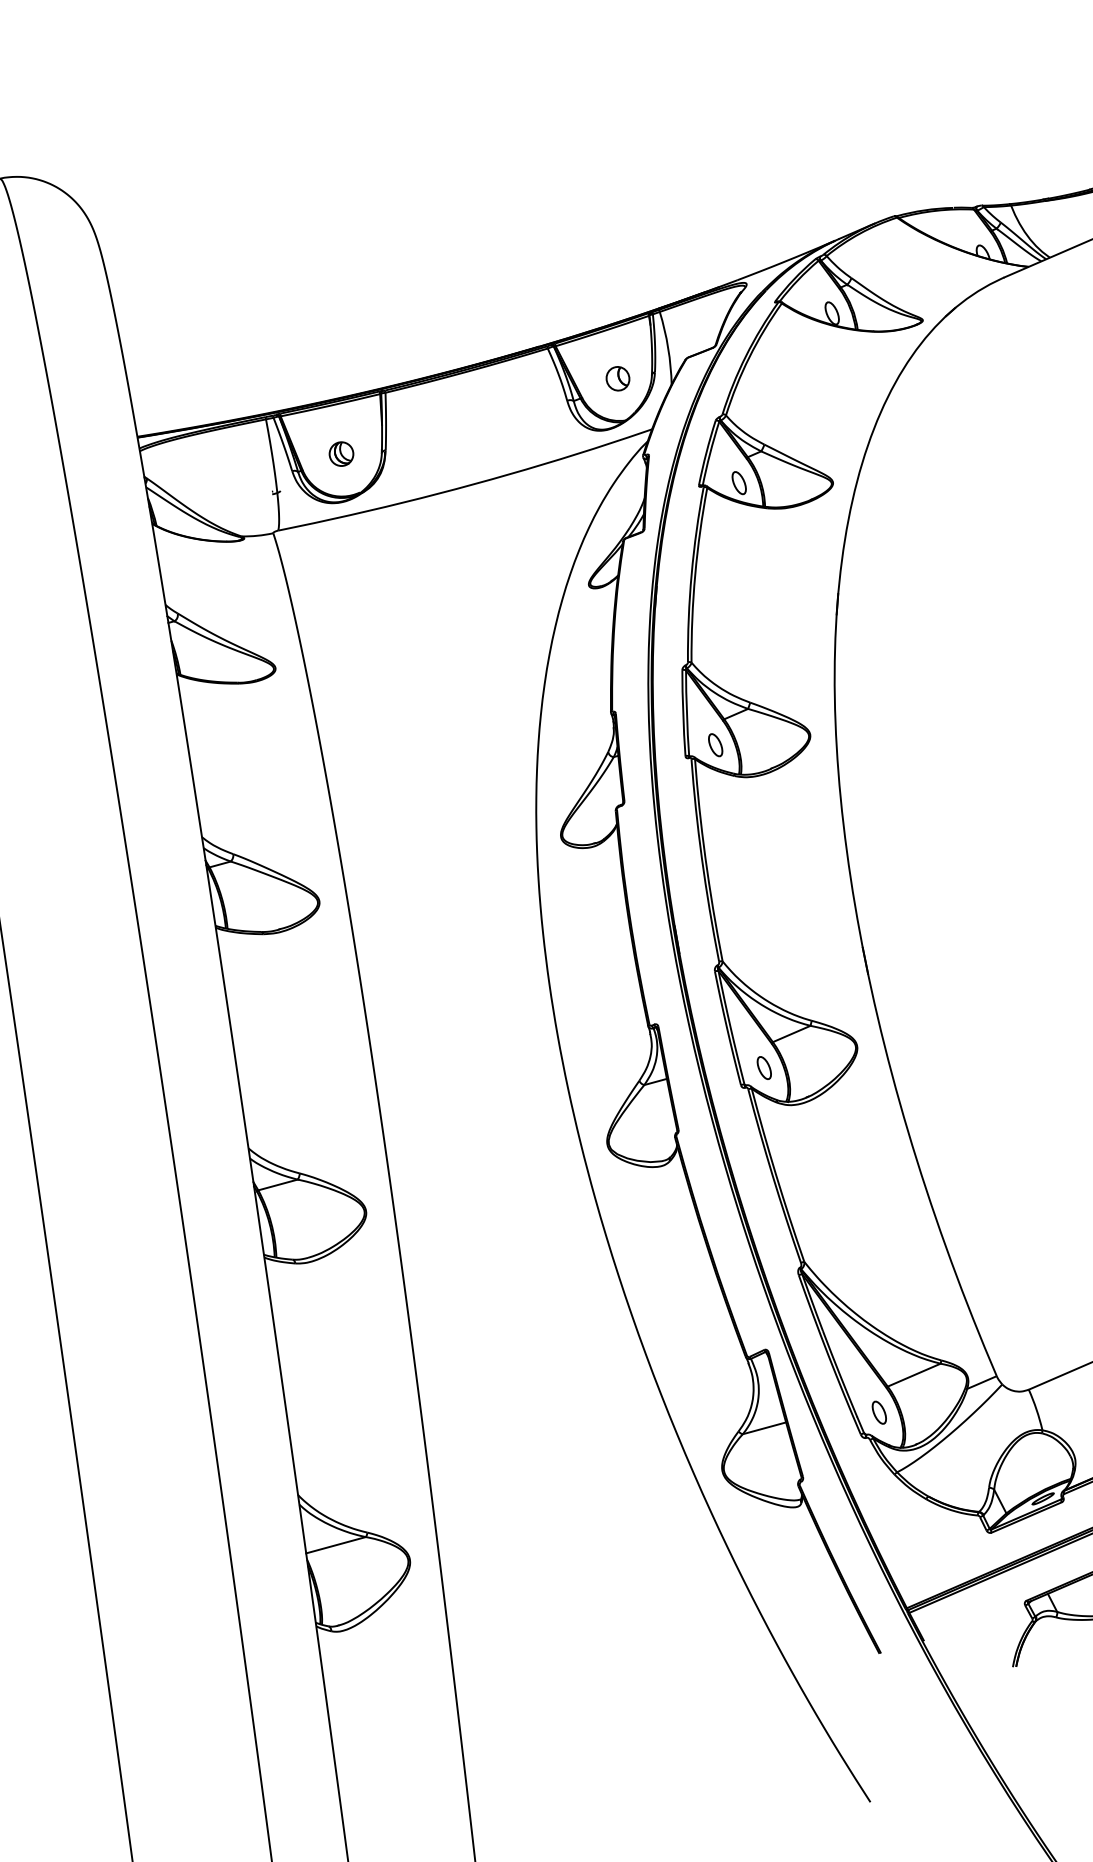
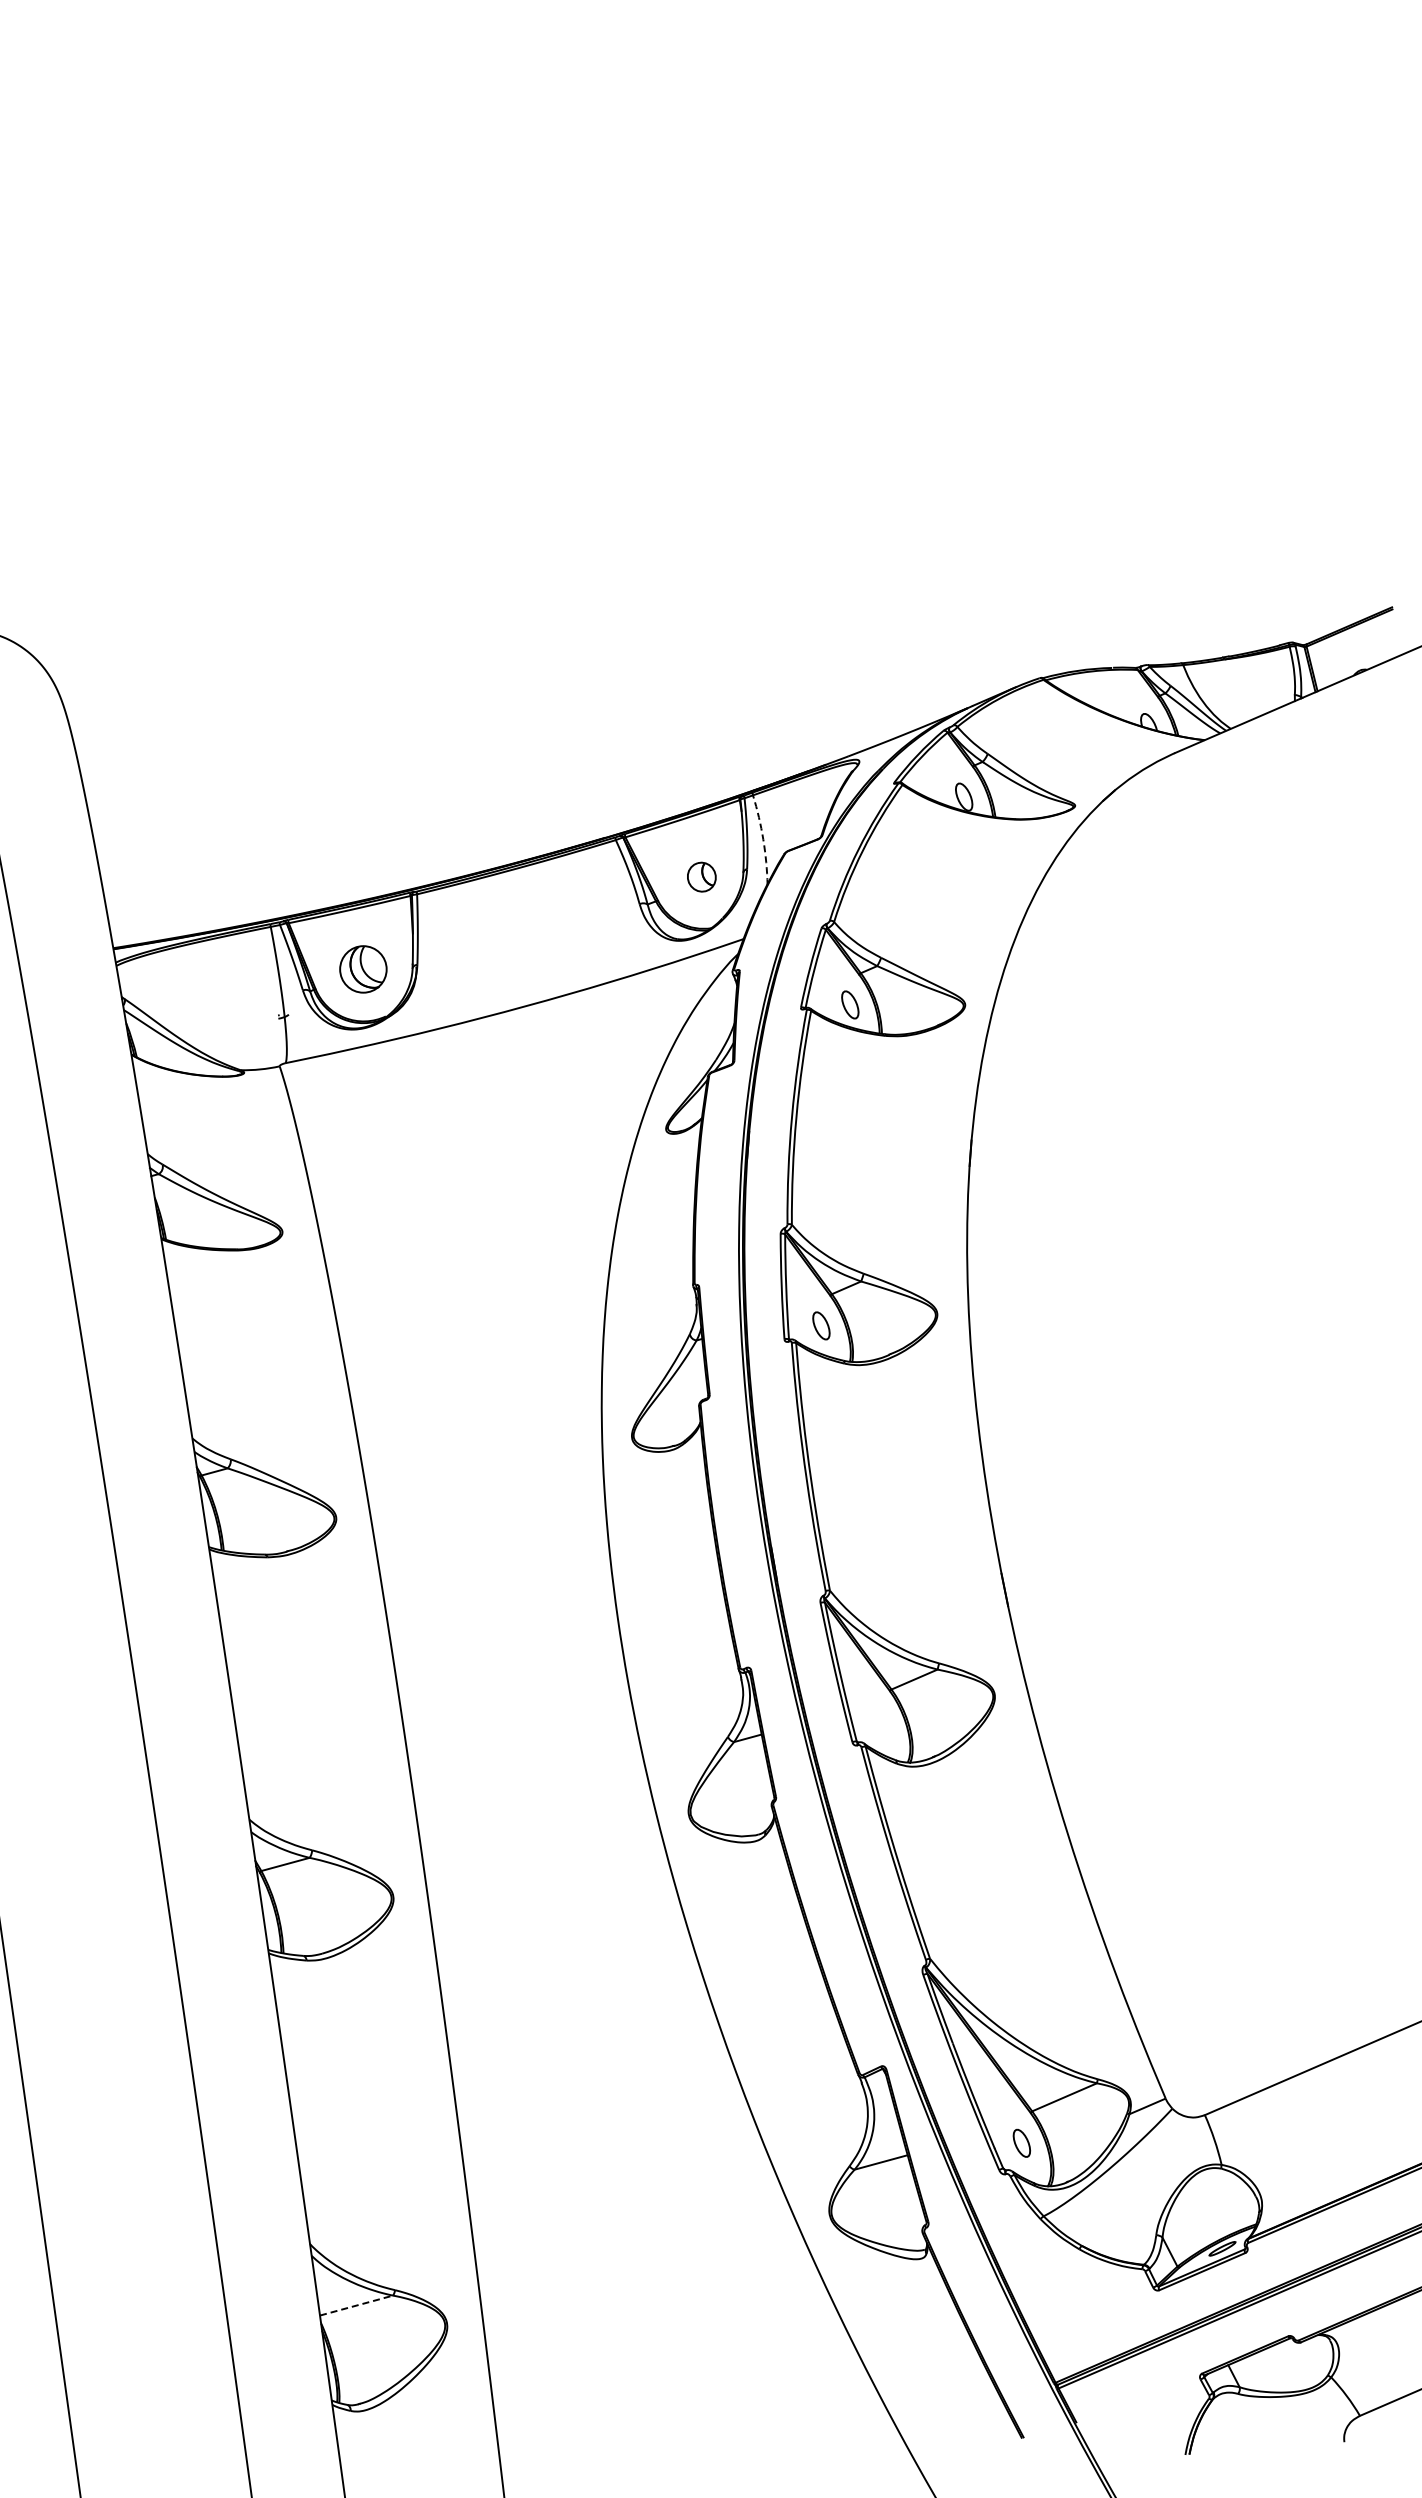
arc: (668, 348) -> (763, 839), solid -> dashed
part: (340, 454) -> (362, 969), size x1.6
part: (763, 1067) -> (880, 1720), removed
line: (336, 1545) -> (356, 2305), solid -> dashed

